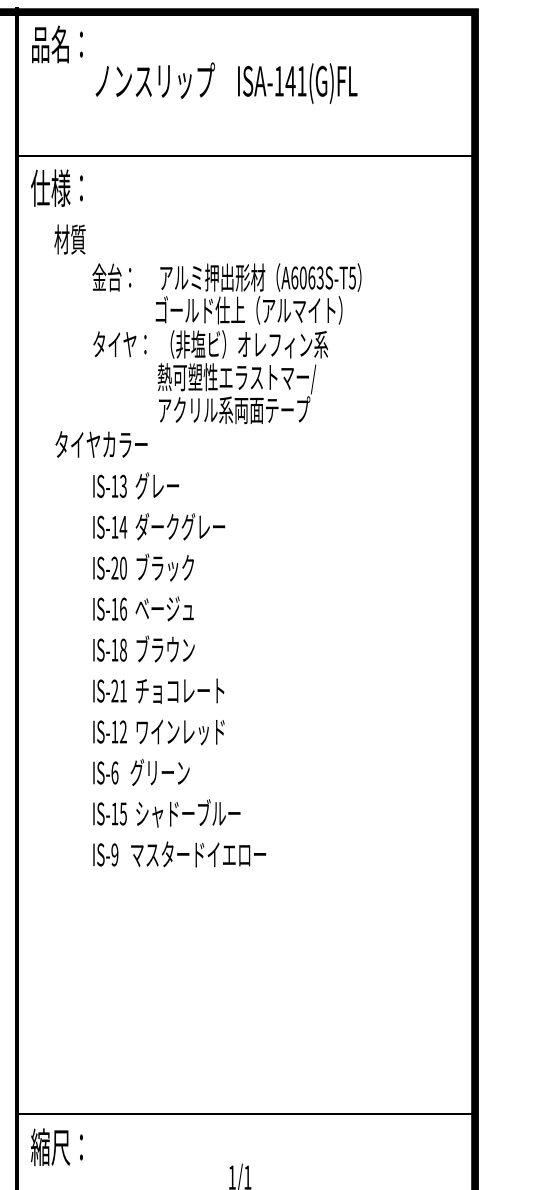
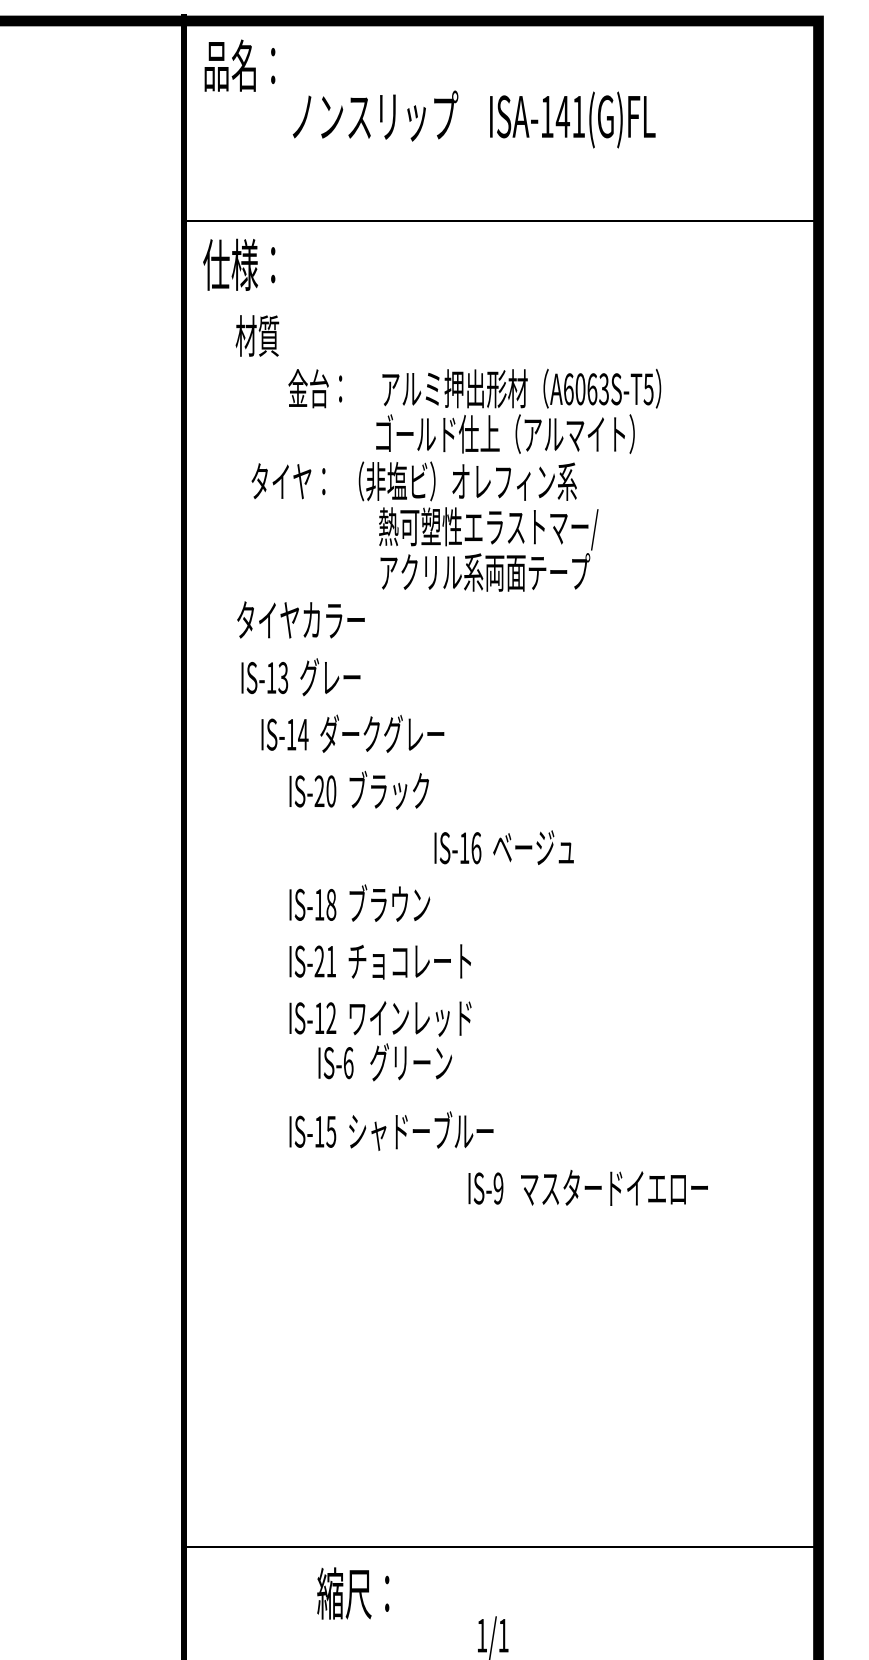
text: (210, 344) -> (413, 481), moved
text: (135, 486) -> (300, 677), moved
text: (158, 526) -> (352, 733), moved
text: (143, 608) -> (503, 847), moved
text: (141, 772) -> (385, 1062), moved
text: (179, 854) -> (587, 1187), moved
text: (57, 1147) -> (353, 1593), moved

